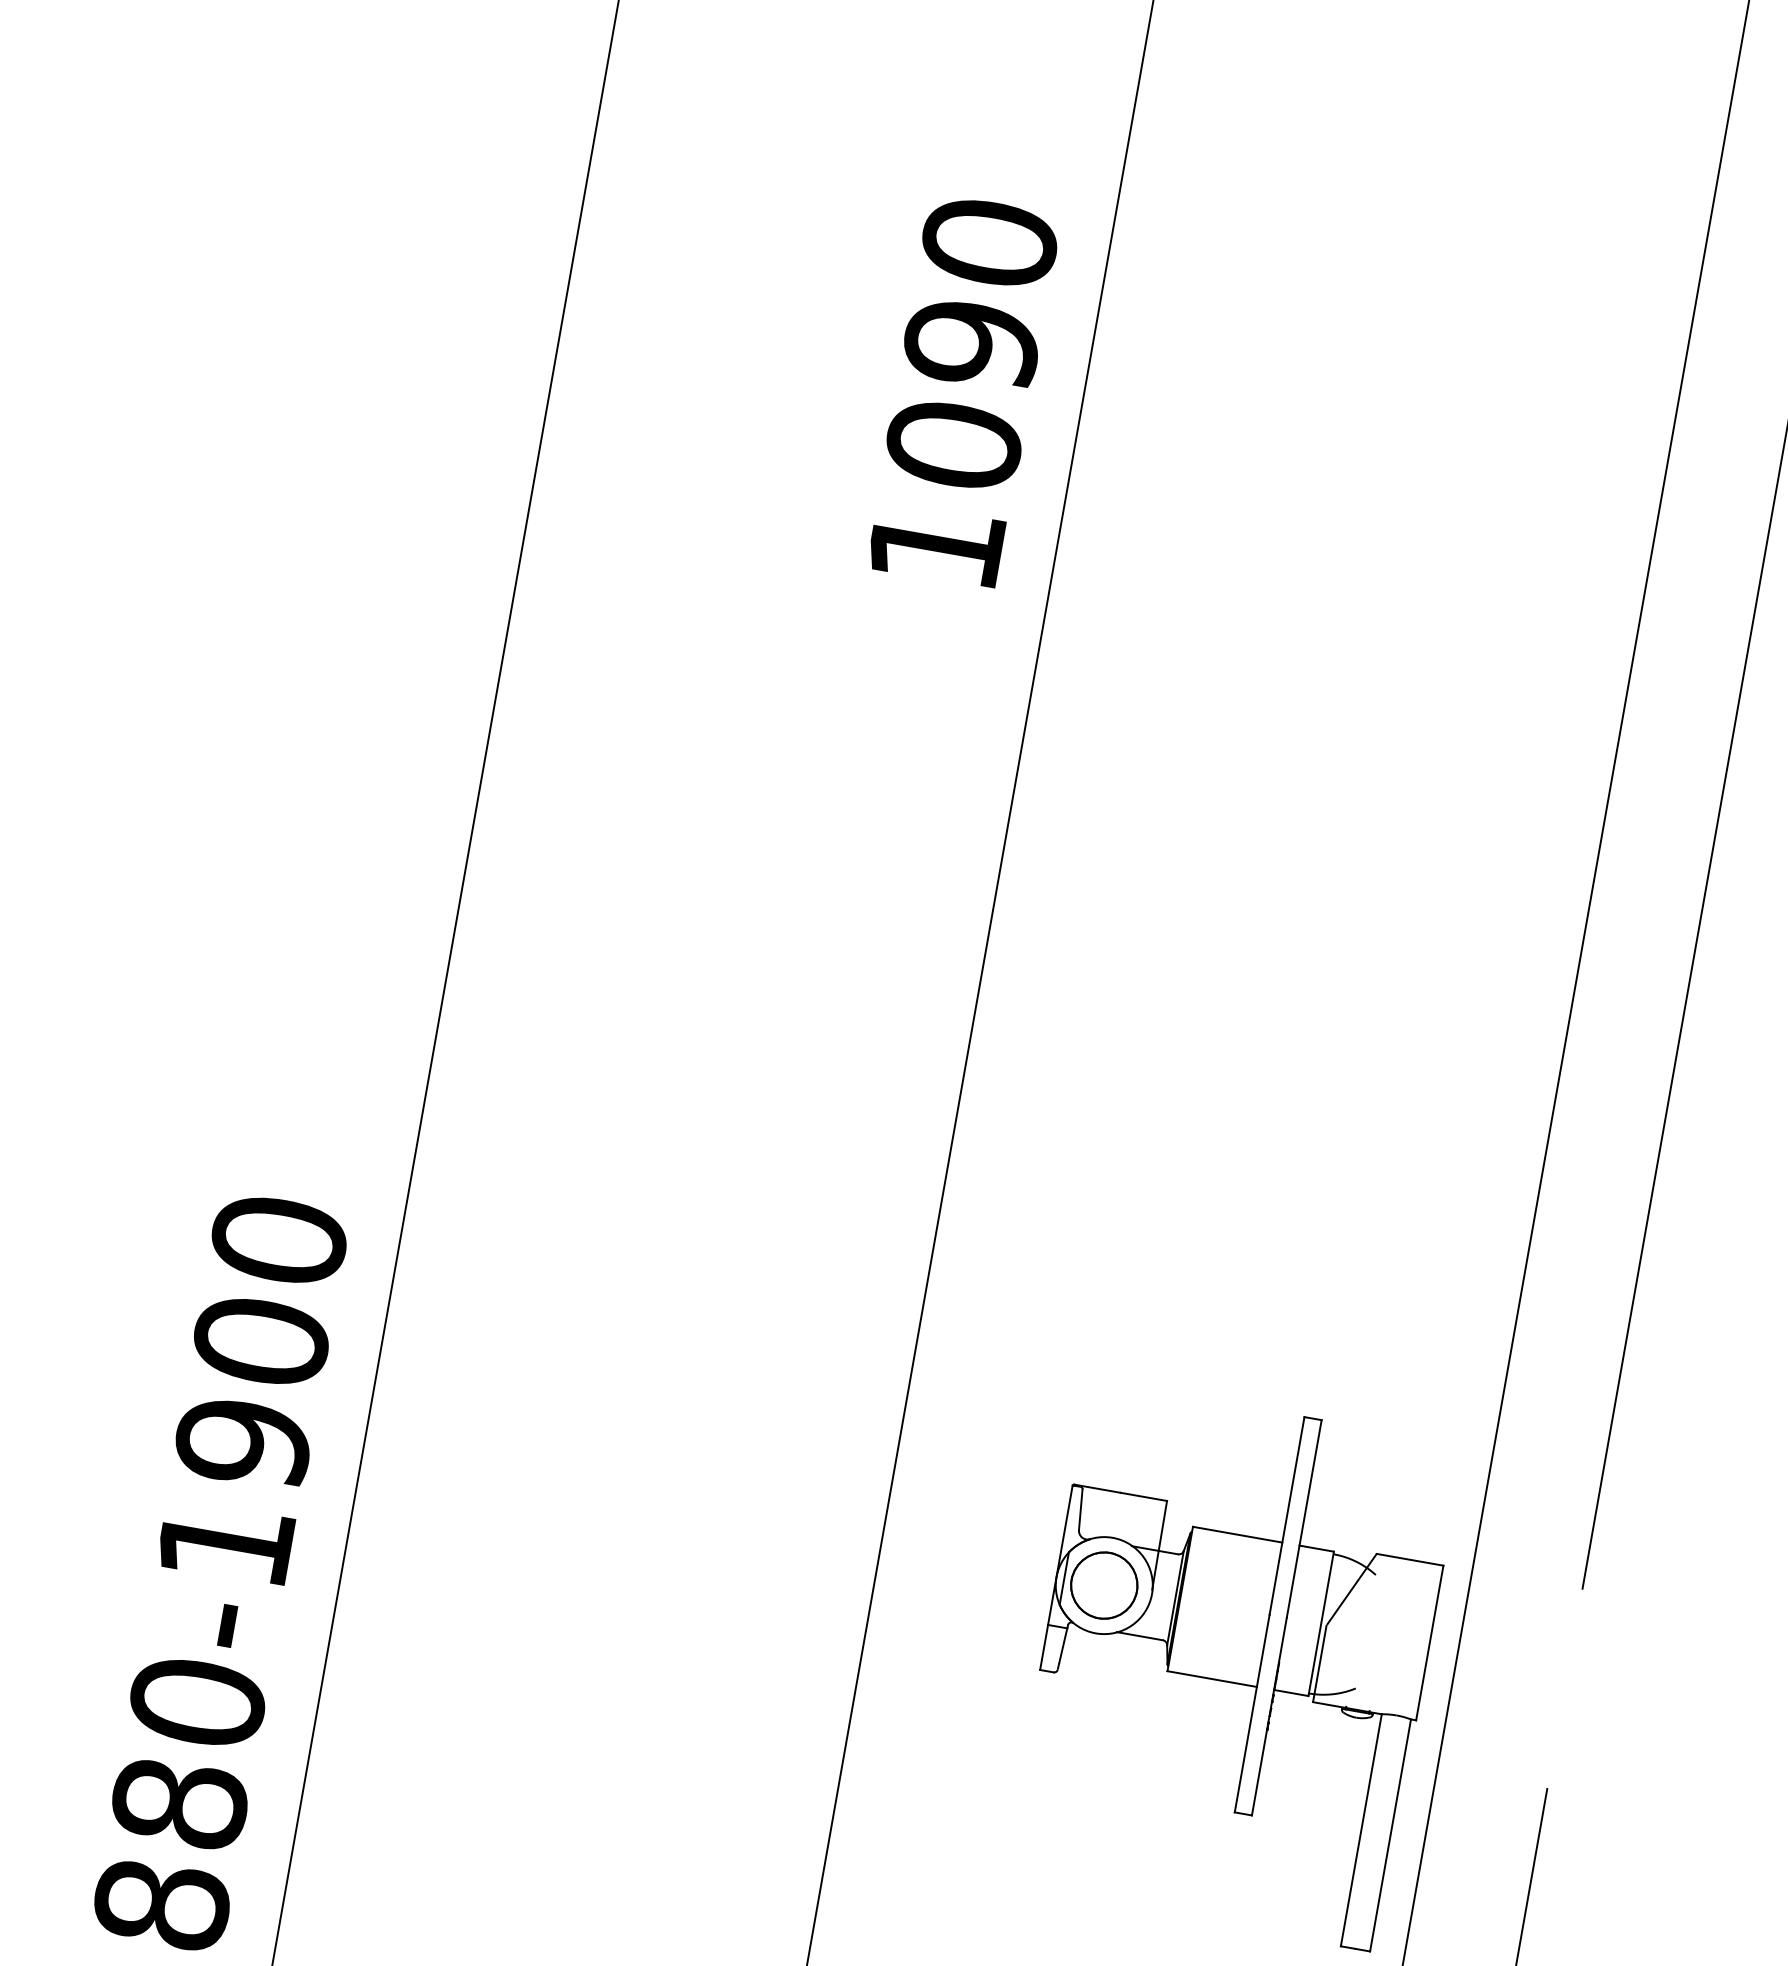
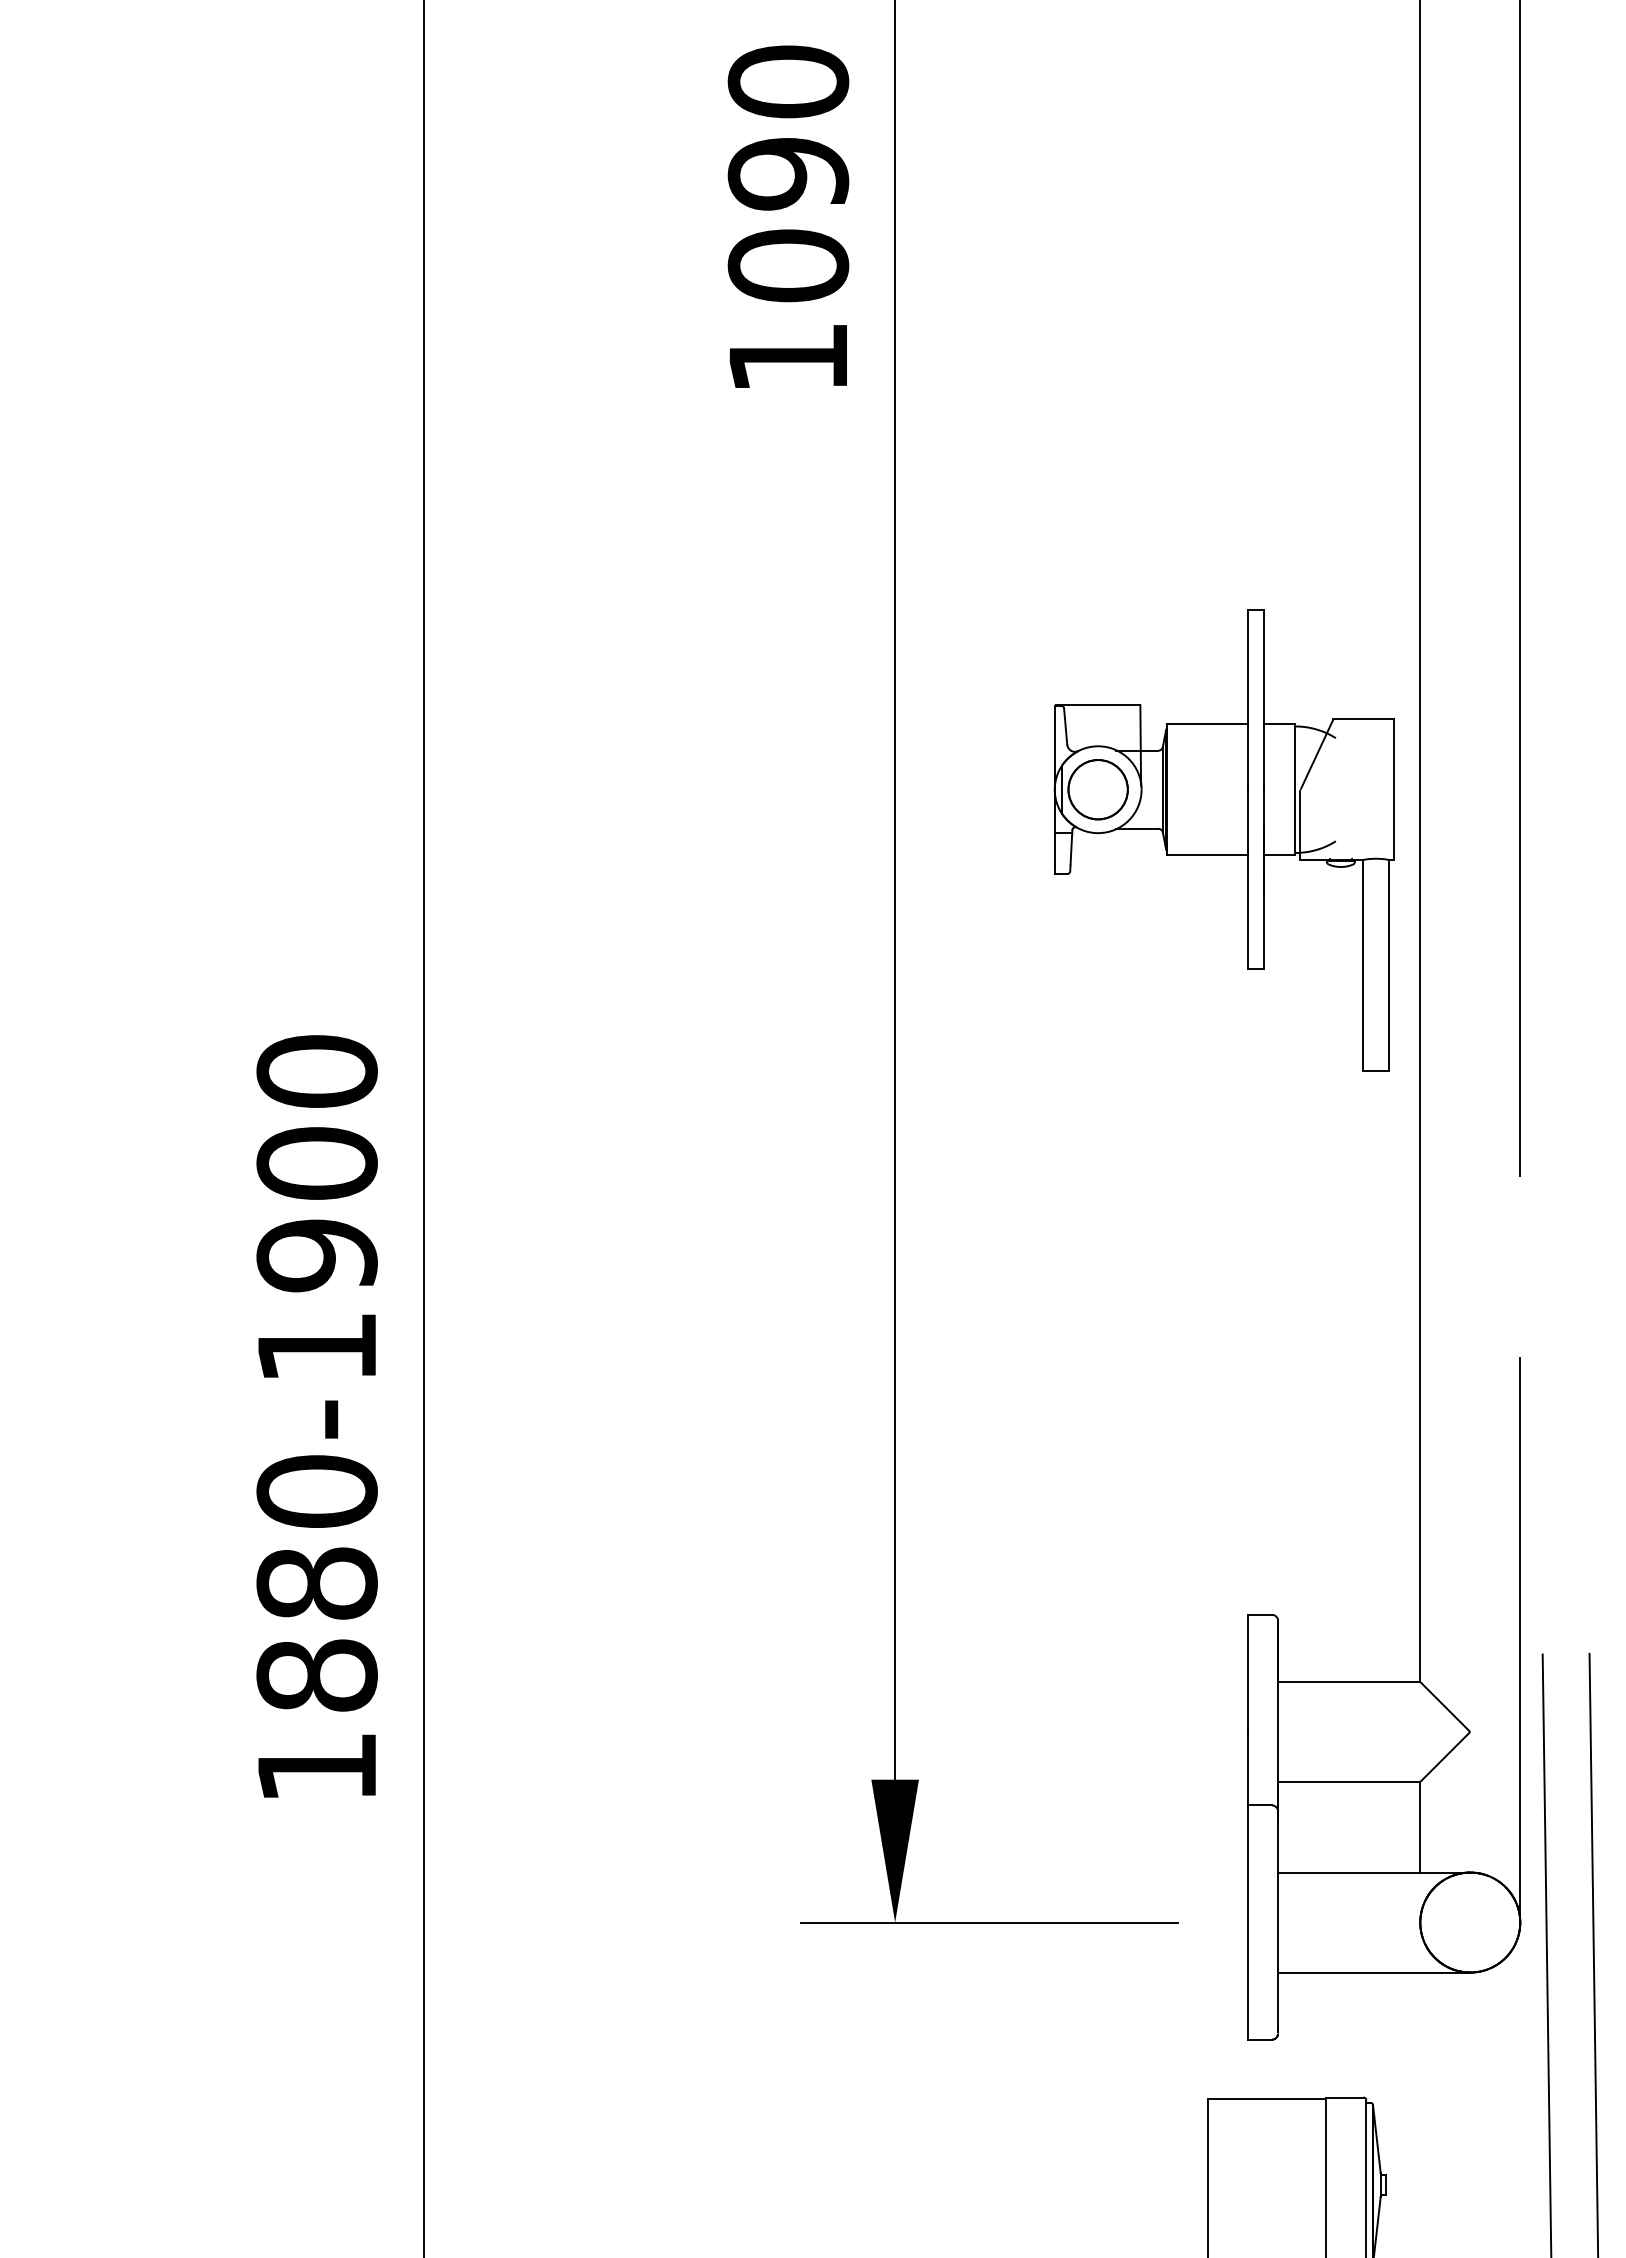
part: (1232, 1665) -> (1223, 840), moved

